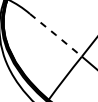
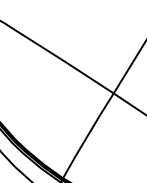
line: (56, 35) -> (63, 60), dashed -> solid

